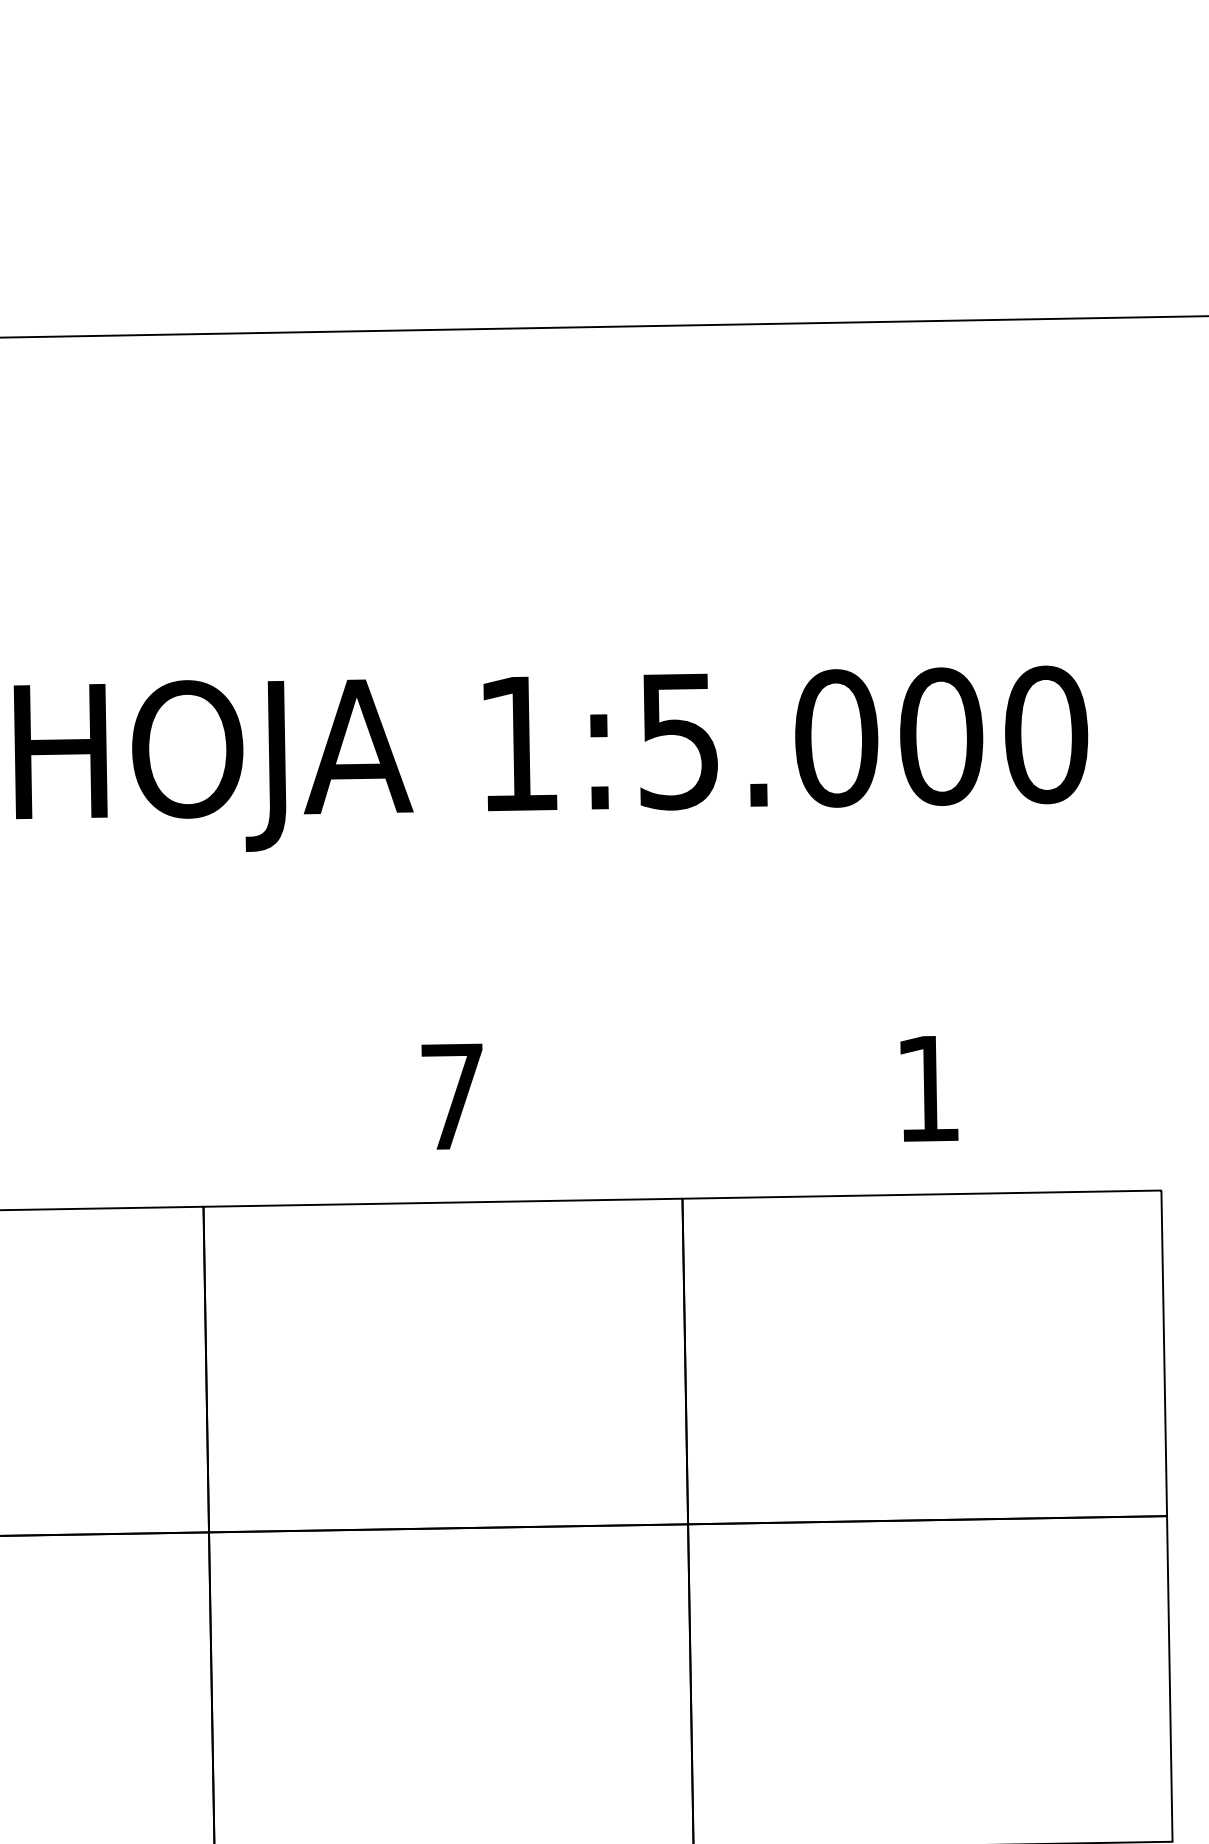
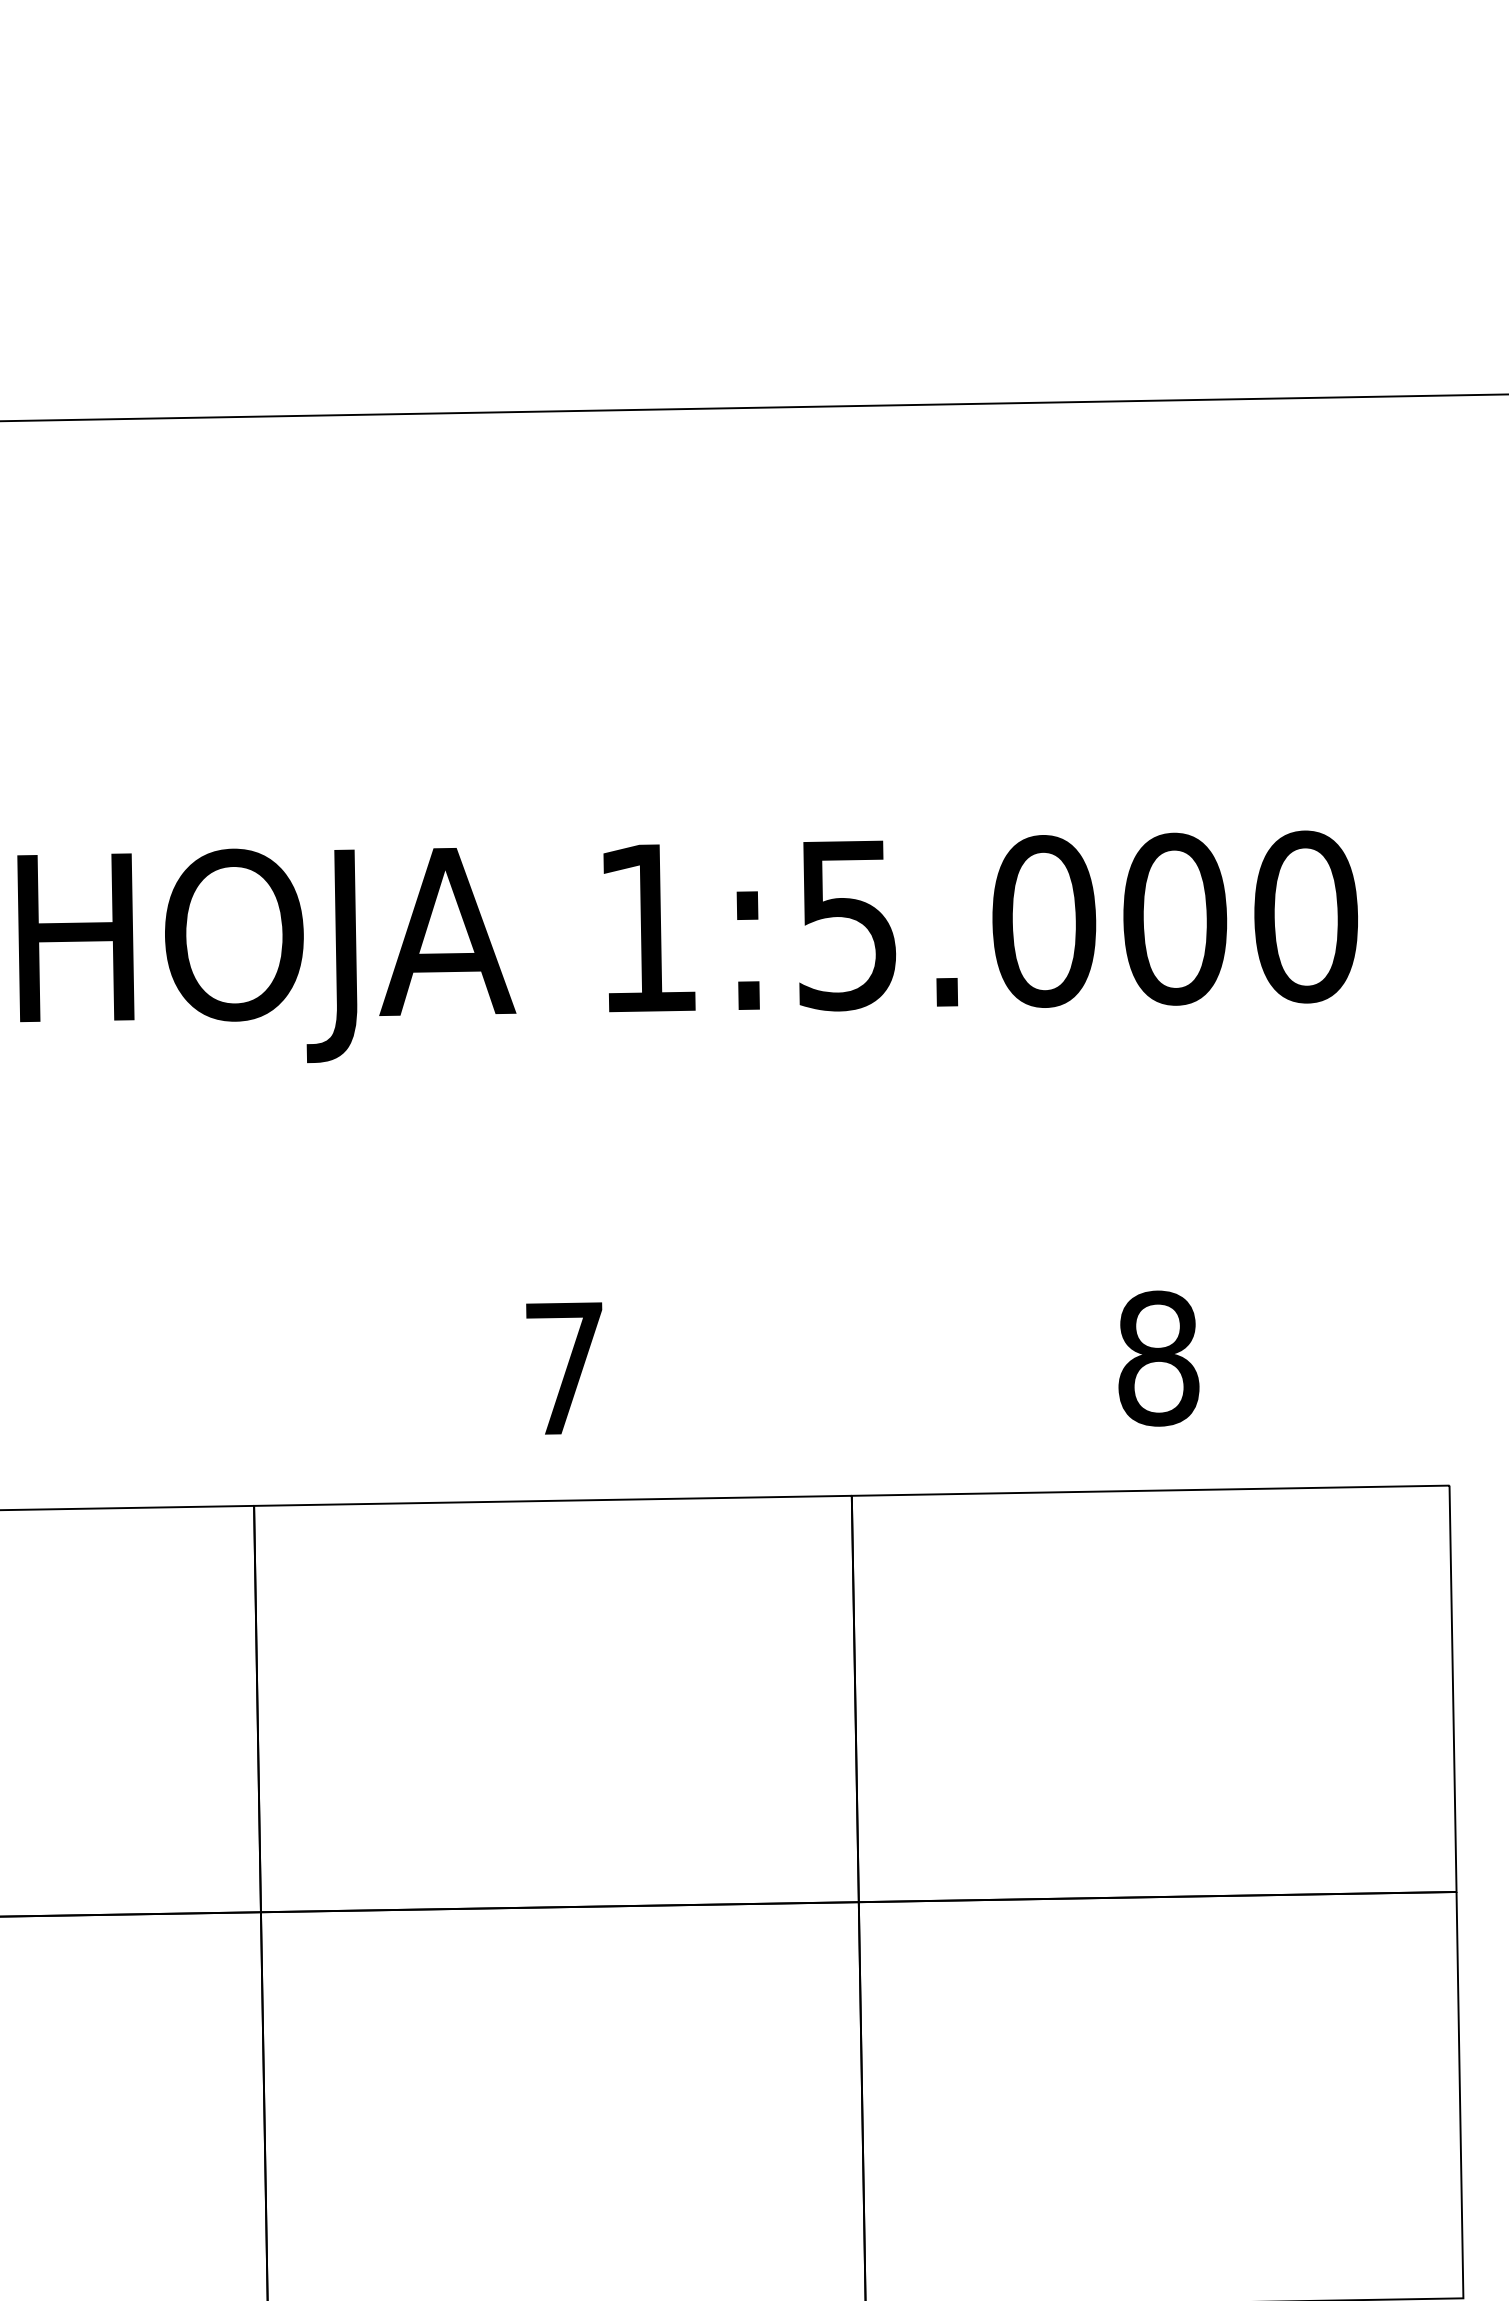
text: (928, 1088) -> (1158, 1358), 1 -> 8

